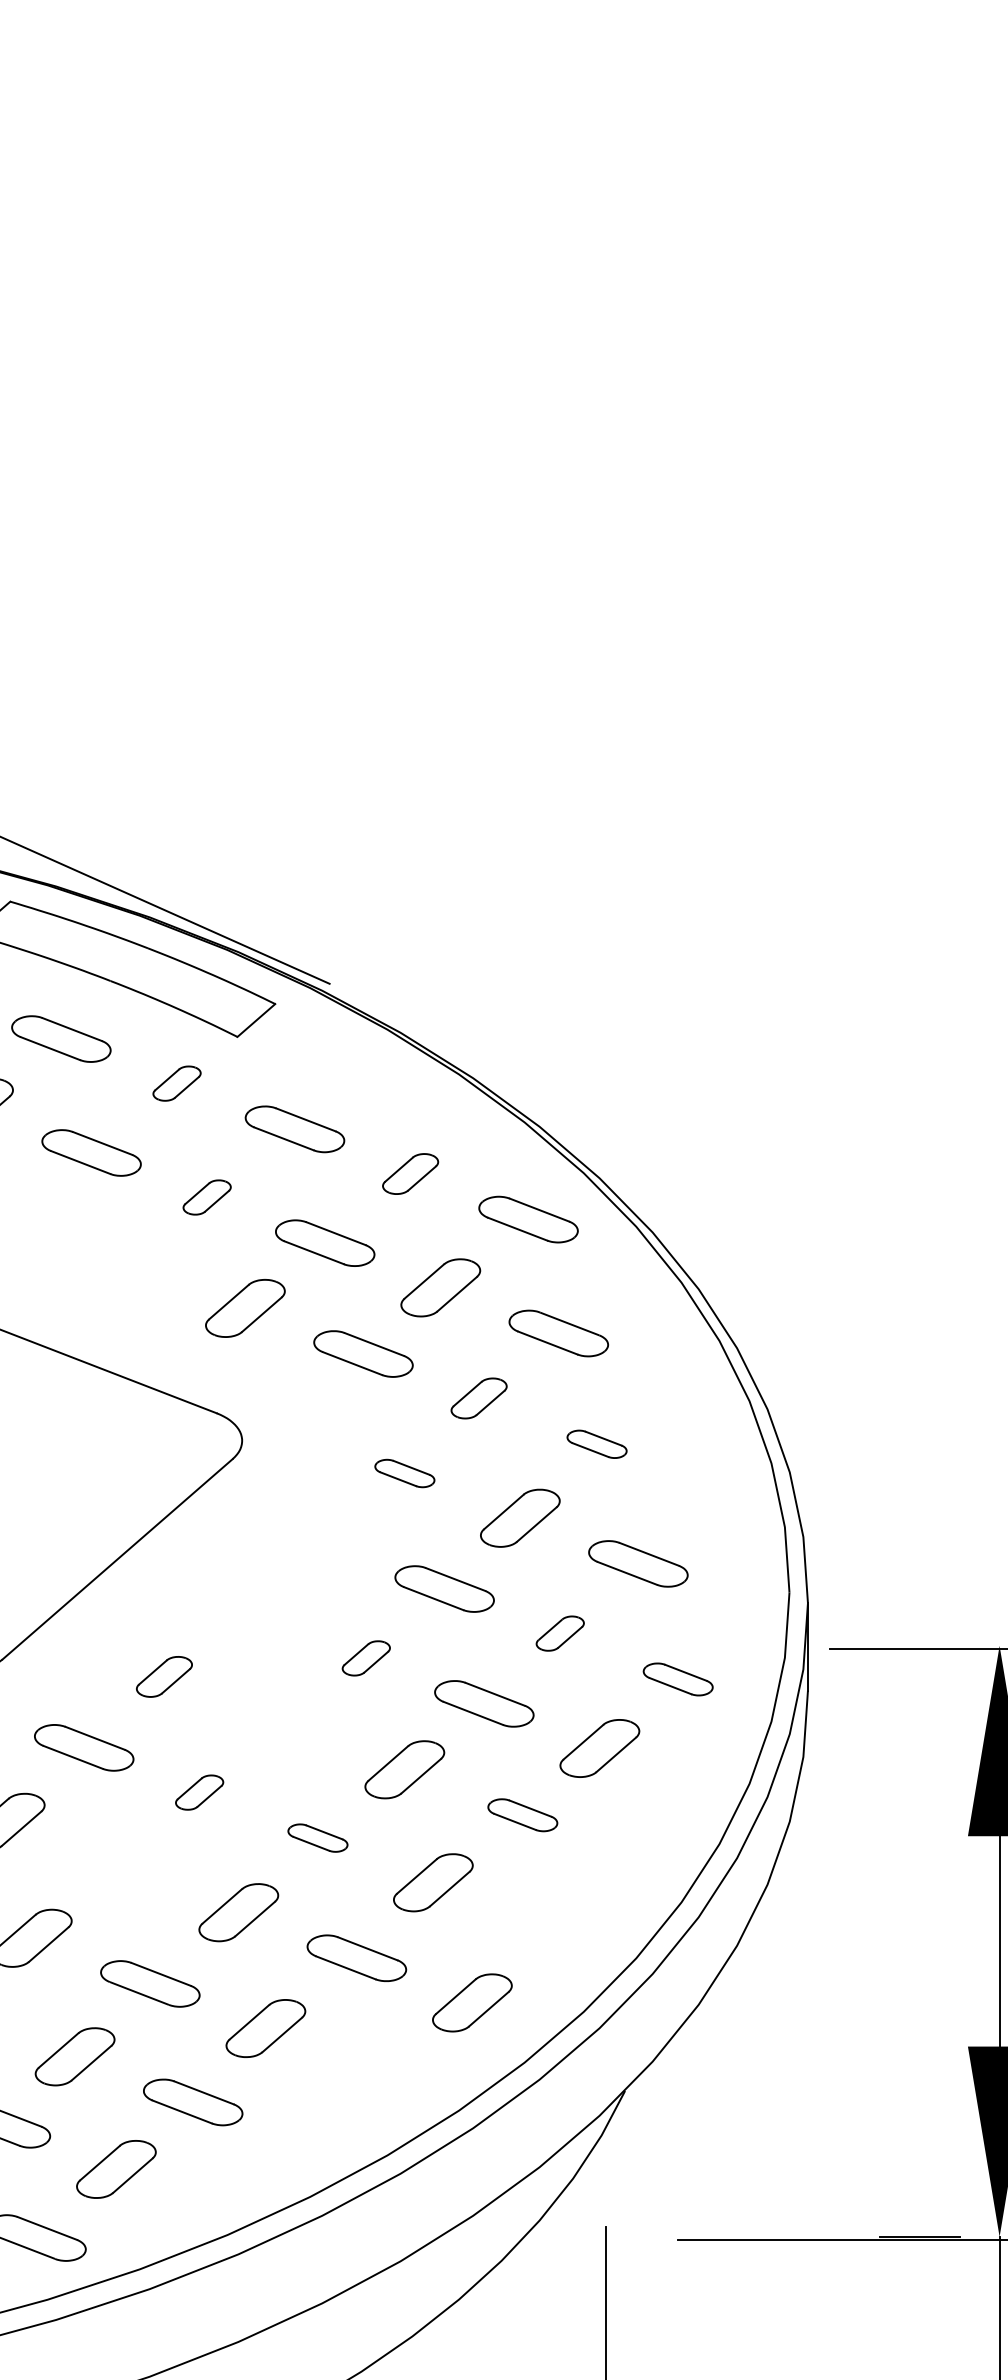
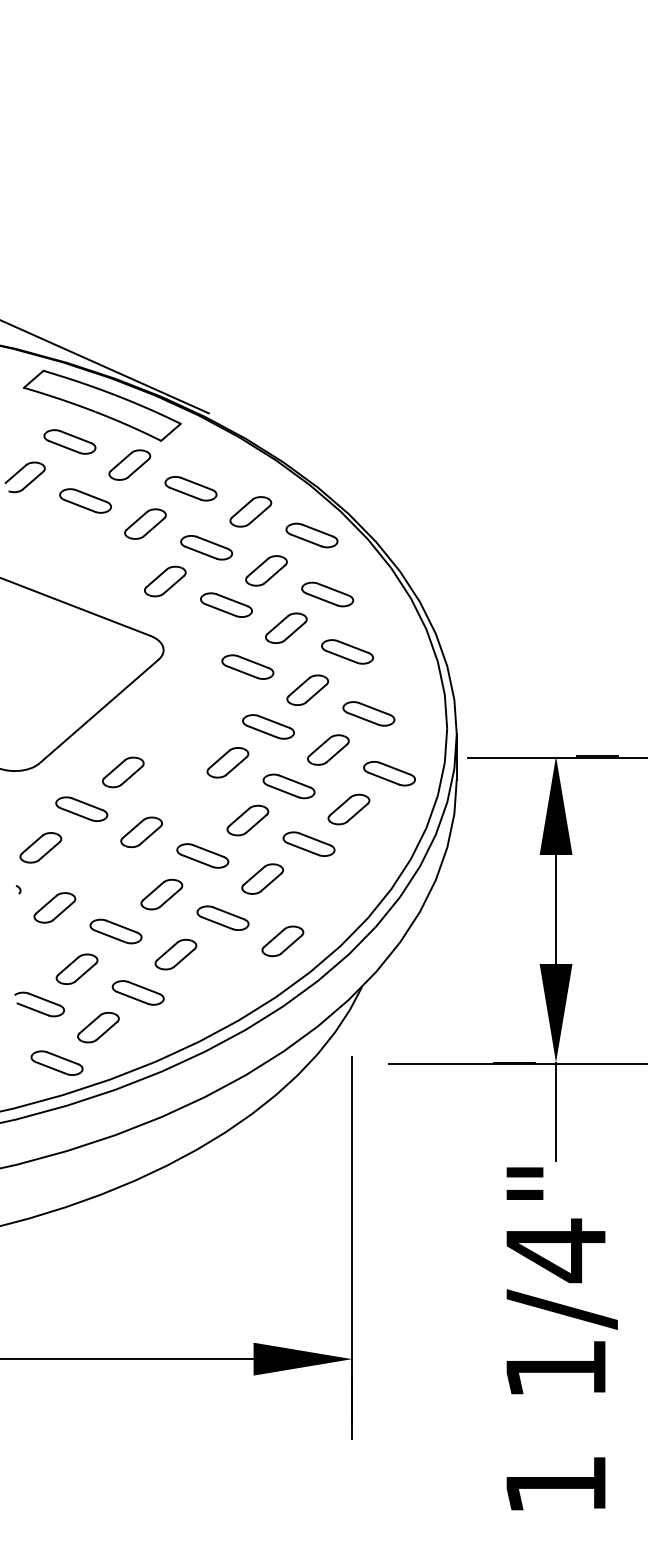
part: (176, 1082) -> (129, 464), size x1.67
part: (409, 1173) -> (250, 511), size x1.43
part: (207, 1196) -> (145, 523), size x1.67
part: (479, 1397) -> (286, 627), size x1.43
part: (597, 1443) -> (347, 651), size x1.67
part: (404, 1472) -> (247, 666), size x1.67
part: (560, 1632) -> (328, 749), size x1.67
part: (365, 1657) -> (227, 762), size x1.67
part: (164, 1676) -> (123, 772), size x1.43
part: (678, 1678) -> (389, 773), size x1.43
part: (199, 1792) -> (141, 832), size x1.67
part: (521, 1814) -> (308, 843), size x1.43
part: (317, 1837) -> (202, 855), size x1.67

